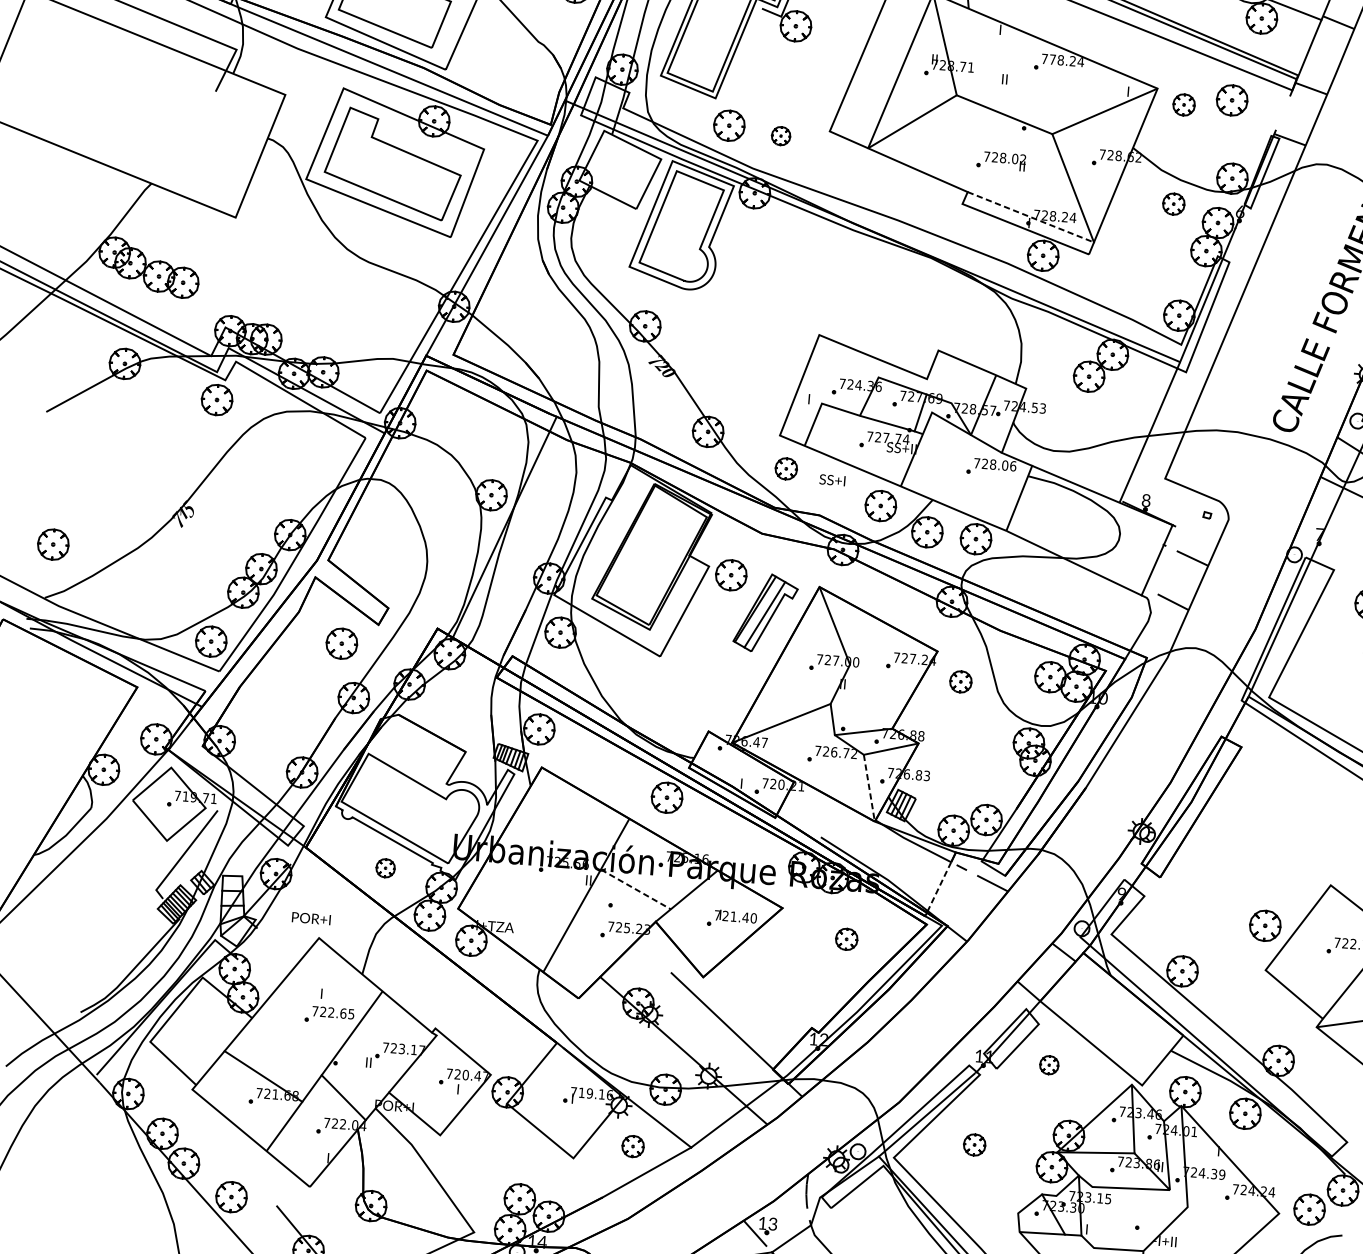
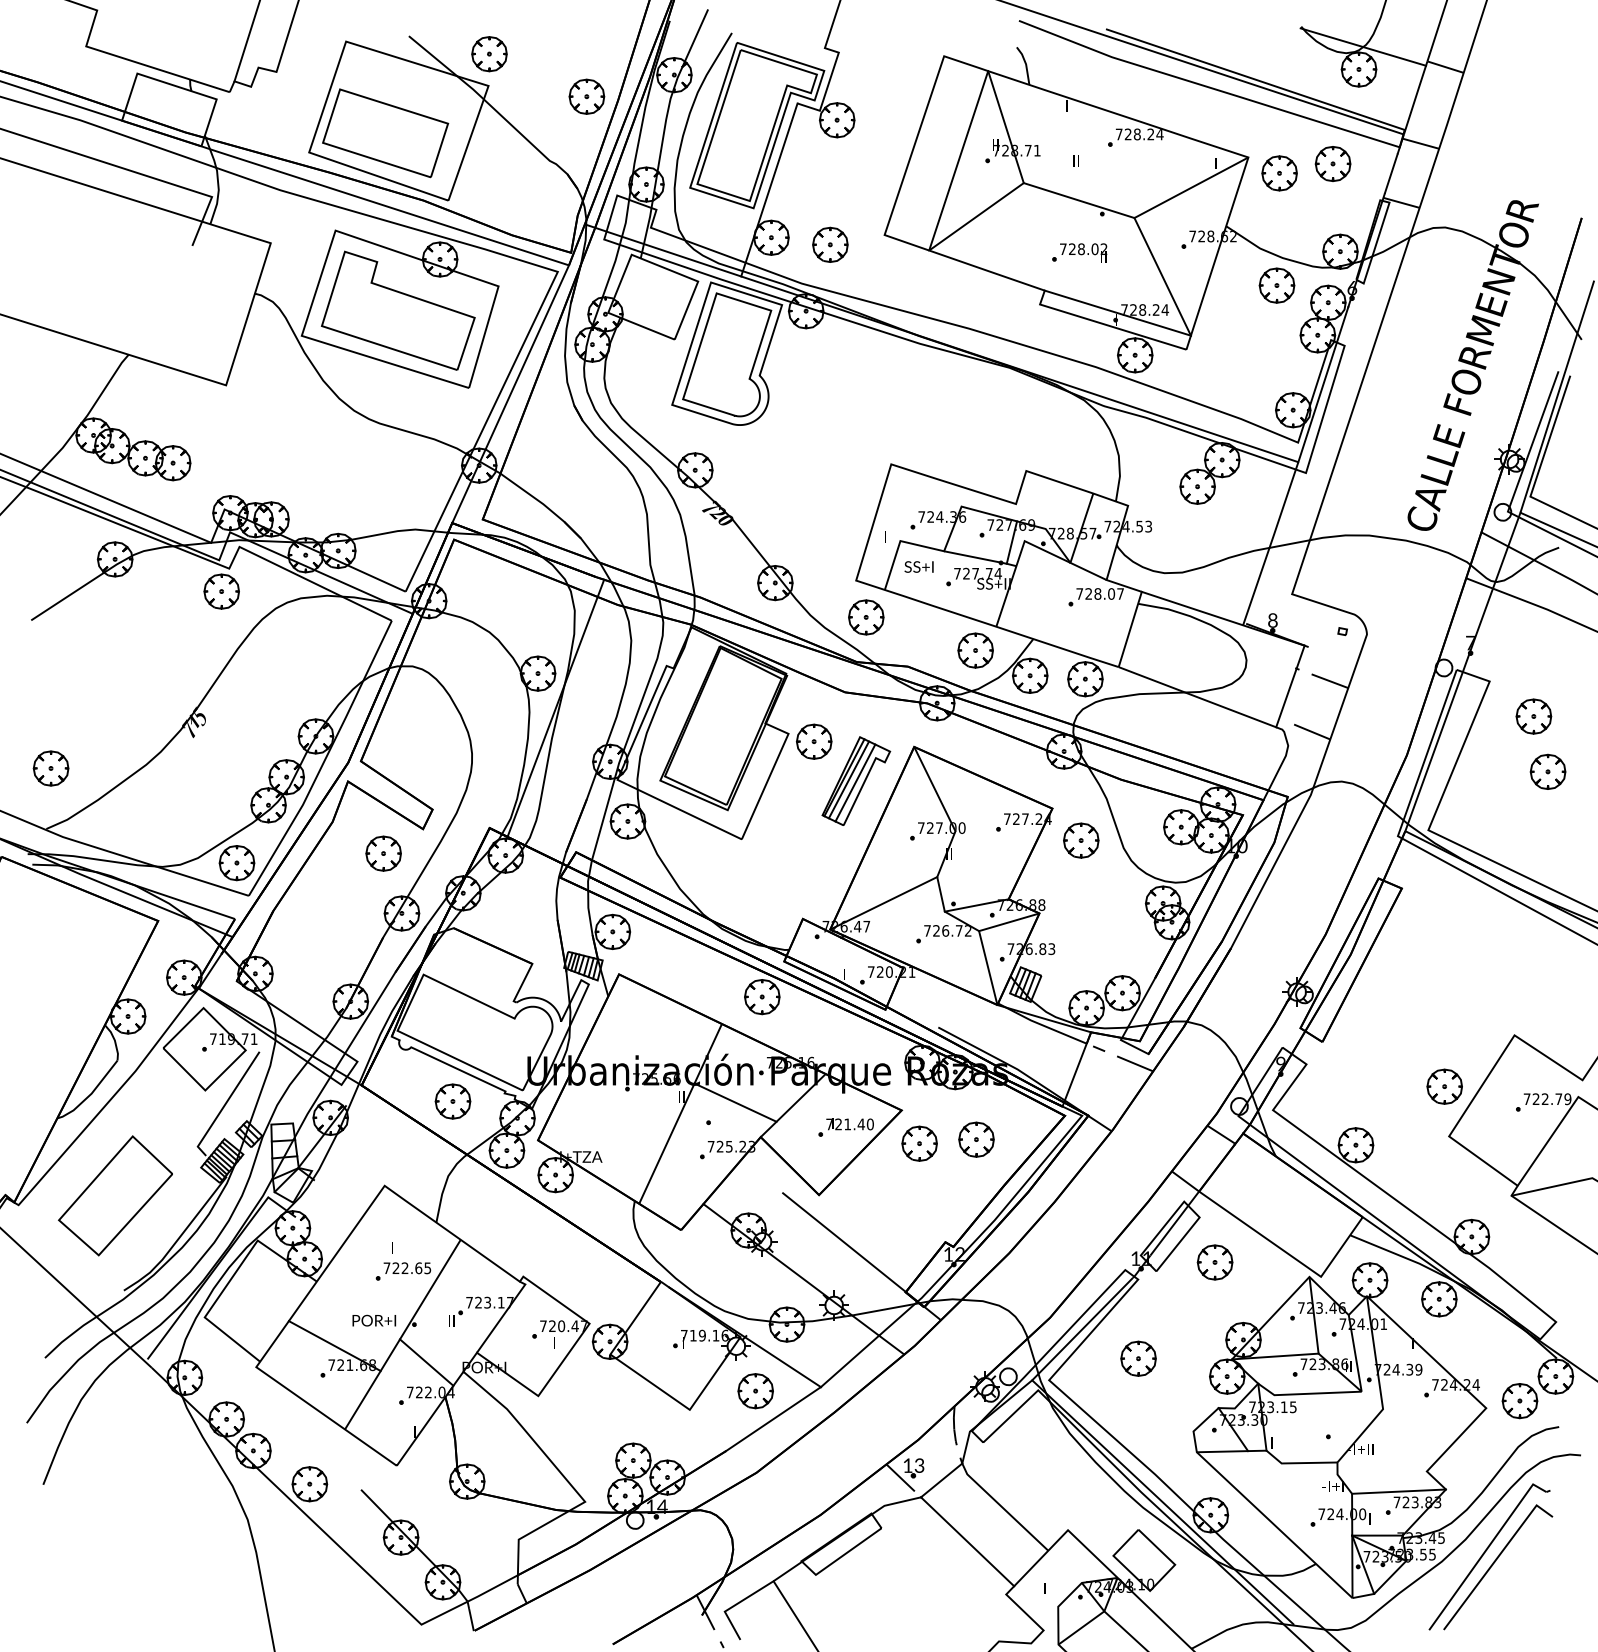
text: (1052, 59) -> (1127, 134), 778.24 -> 728.24
line: (731, 82) -> (769, 189), added
part: (1184, 105) -> (1279, 173), size x1.43
line: (1283, 113) -> (1391, 173), added
part: (781, 135) -> (830, 244), size x1.67
part: (1173, 204) -> (1276, 285), size x1.43
line: (1031, 217) -> (1118, 313), dashed -> solid
text: (1013, 465) -> (1120, 593), 728.06 -> 728.07
part: (786, 468) -> (866, 617), size x1.43
text: (831, 479) -> (918, 566), moved
line: (758, 611) -> (848, 779), added
part: (961, 681) -> (1081, 840), size x1.43
line: (869, 788) -> (988, 968), dashed -> solid
part: (385, 868) -> (452, 1101), size x1.67
line: (939, 886) -> (1075, 1072), dashed -> solid
line: (636, 889) -> (736, 1102), dashed -> solid
text: (311, 918) -> (374, 1320), moved
part: (79, 927) -> (115, 1195), added
part: (795, 938) -> (919, 1143), added
part: (846, 939) -> (976, 1139), size x1.43
part: (1048, 1065) -> (1214, 1262), size x1.67
part: (974, 1144) -> (1138, 1358), size x1.43
part: (632, 1146) -> (755, 1391), size x1.43

